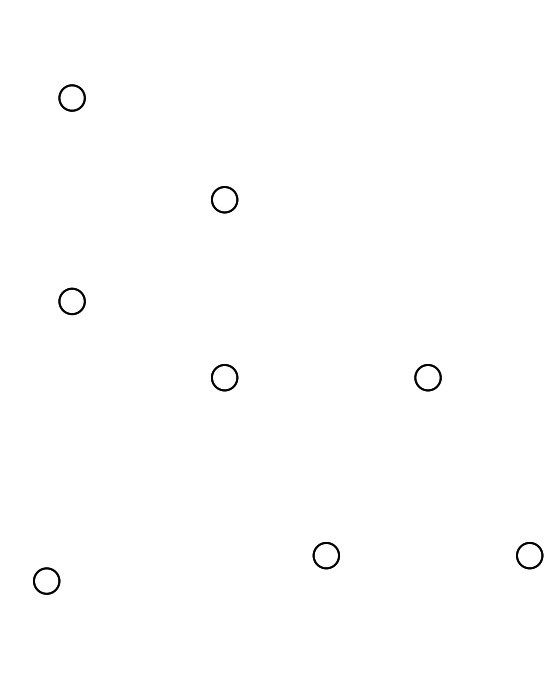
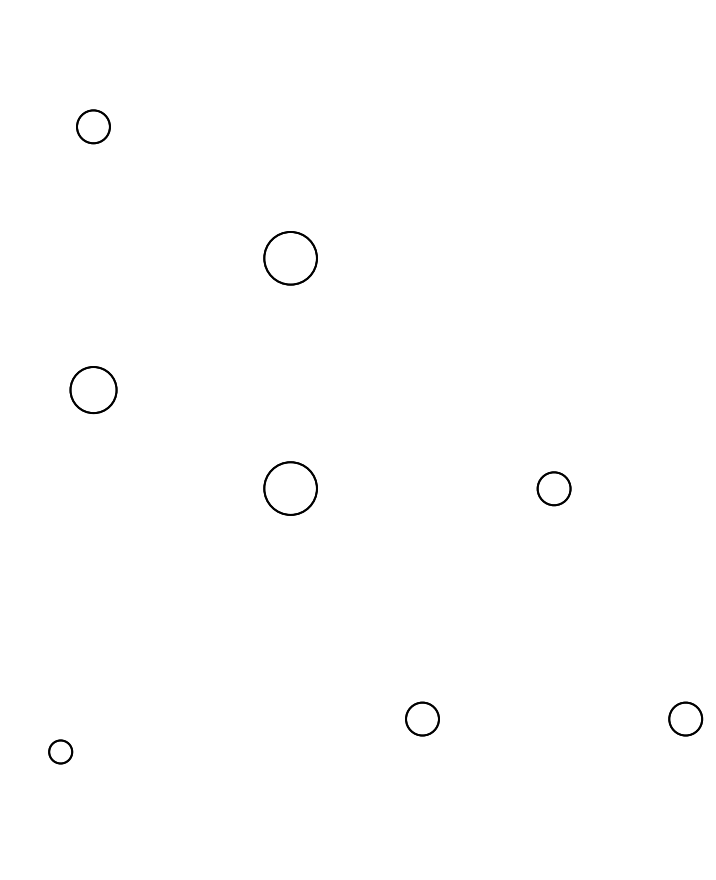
part: (224, 199) -> (290, 258), size x1.6
part: (71, 301) -> (92, 390), size x1.4
part: (224, 377) -> (290, 488), size x1.6
part: (46, 580) -> (60, 751), size x0.7

